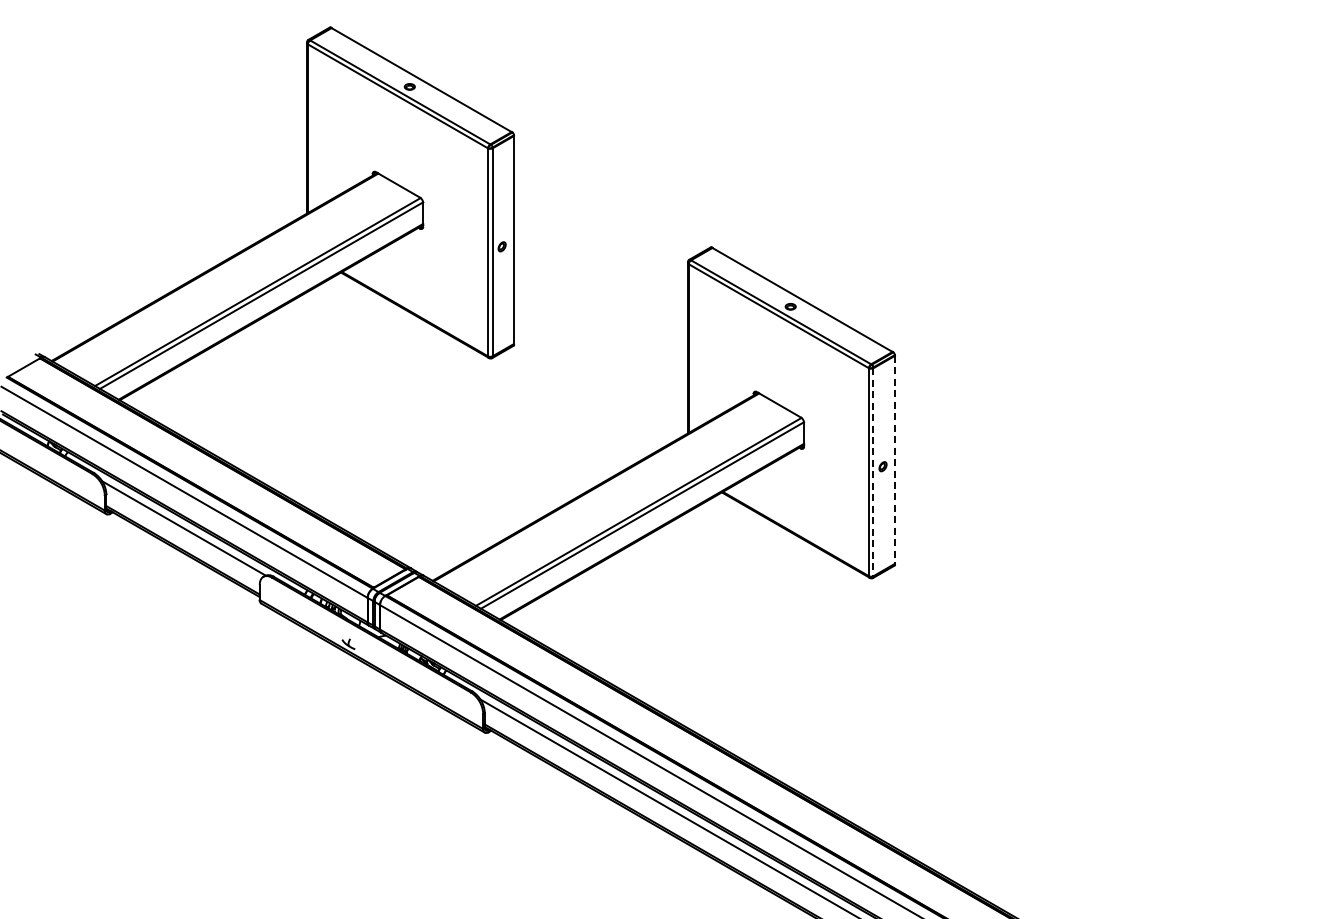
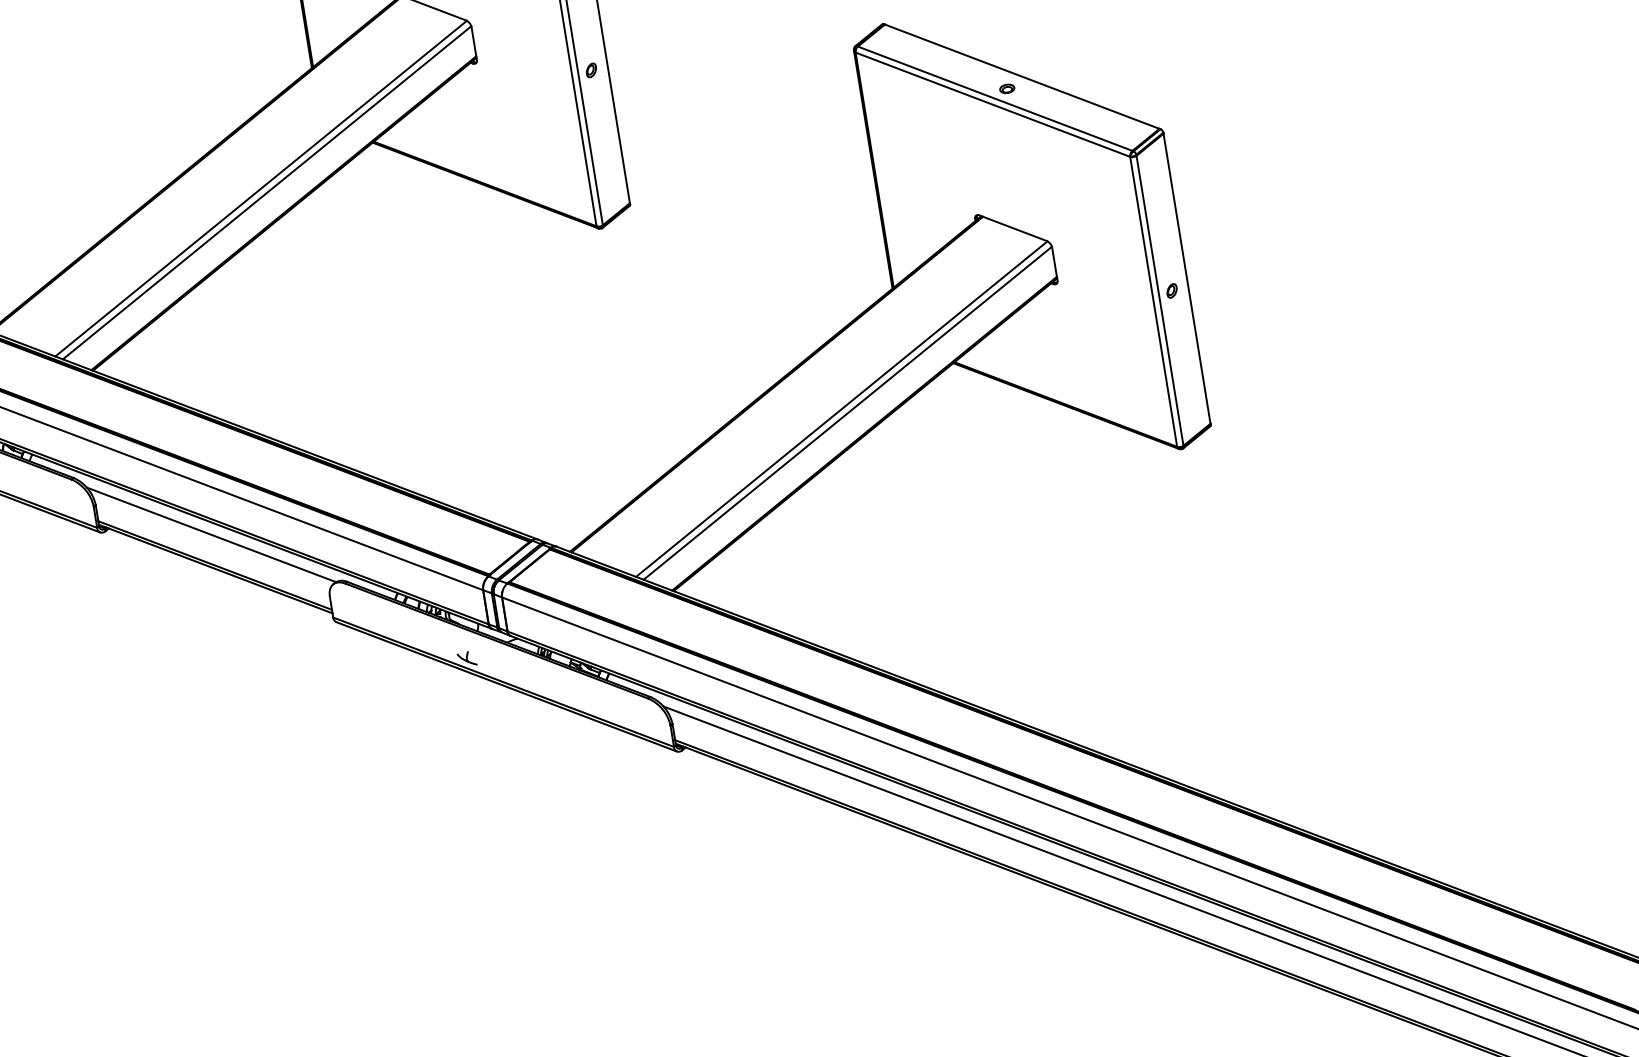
line: (894, 459) -> (1186, 278), dashed -> solid
line: (873, 472) -> (1160, 301), dashed -> solid

